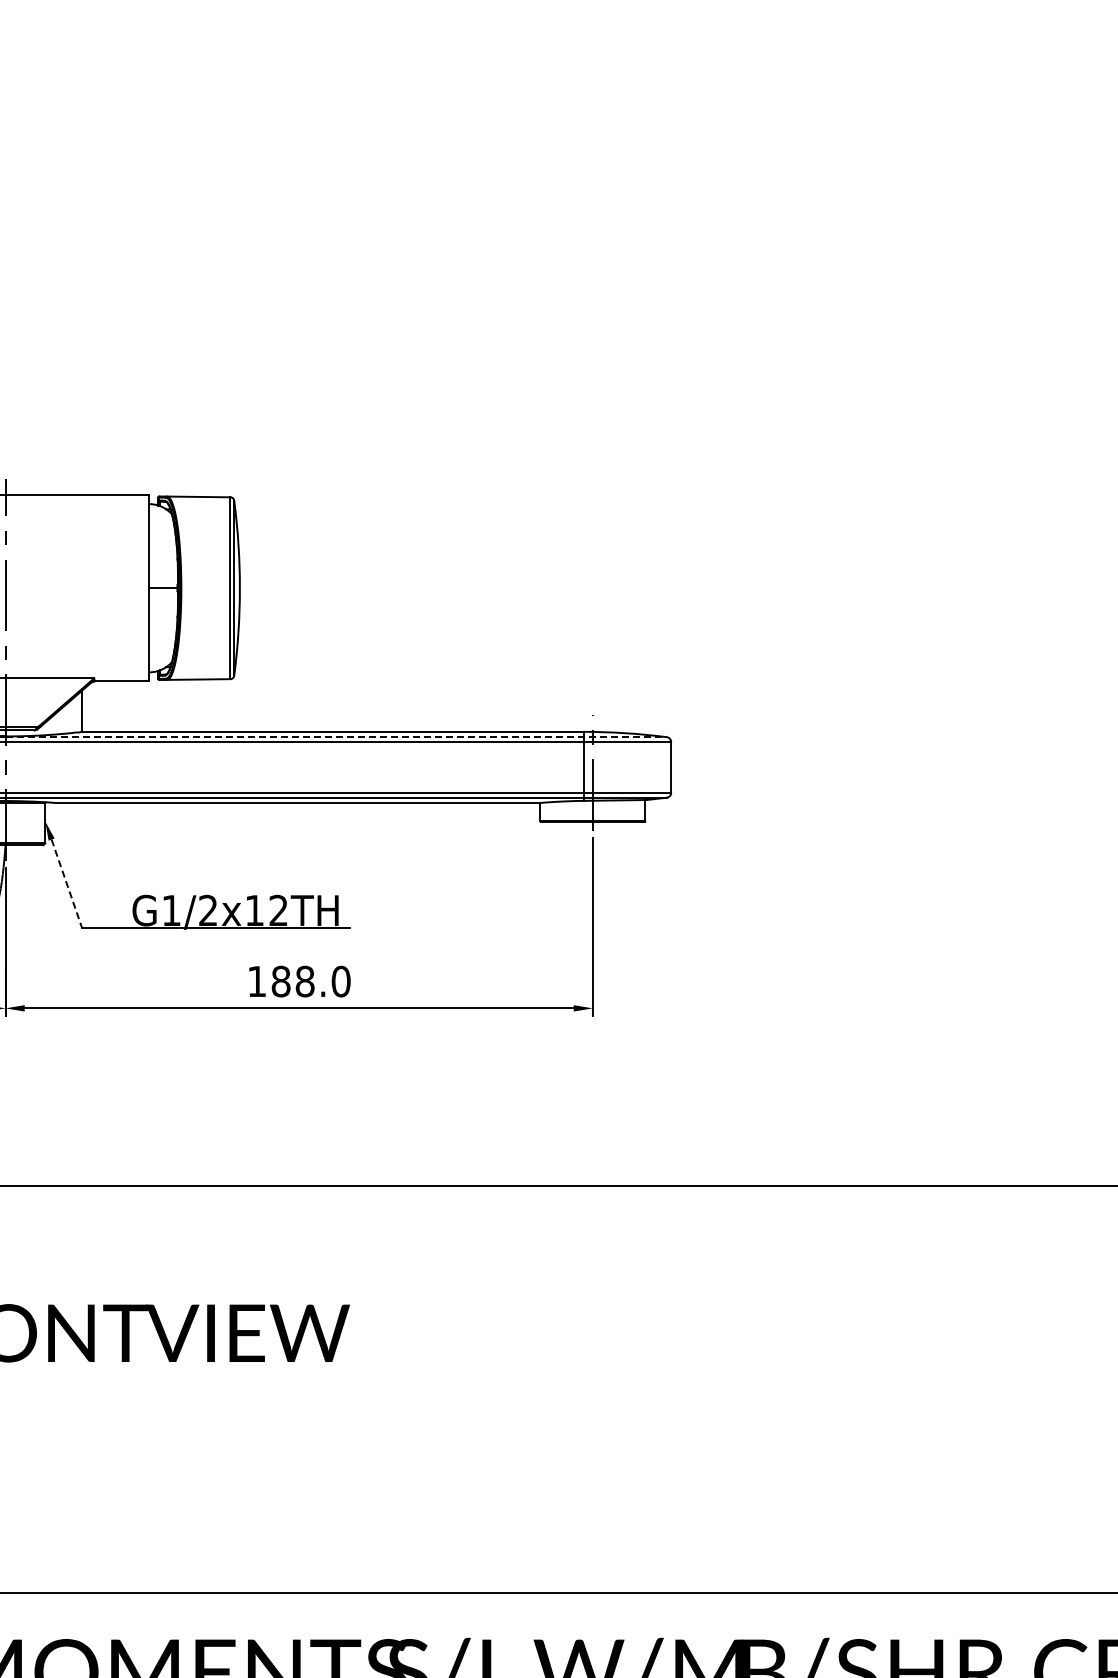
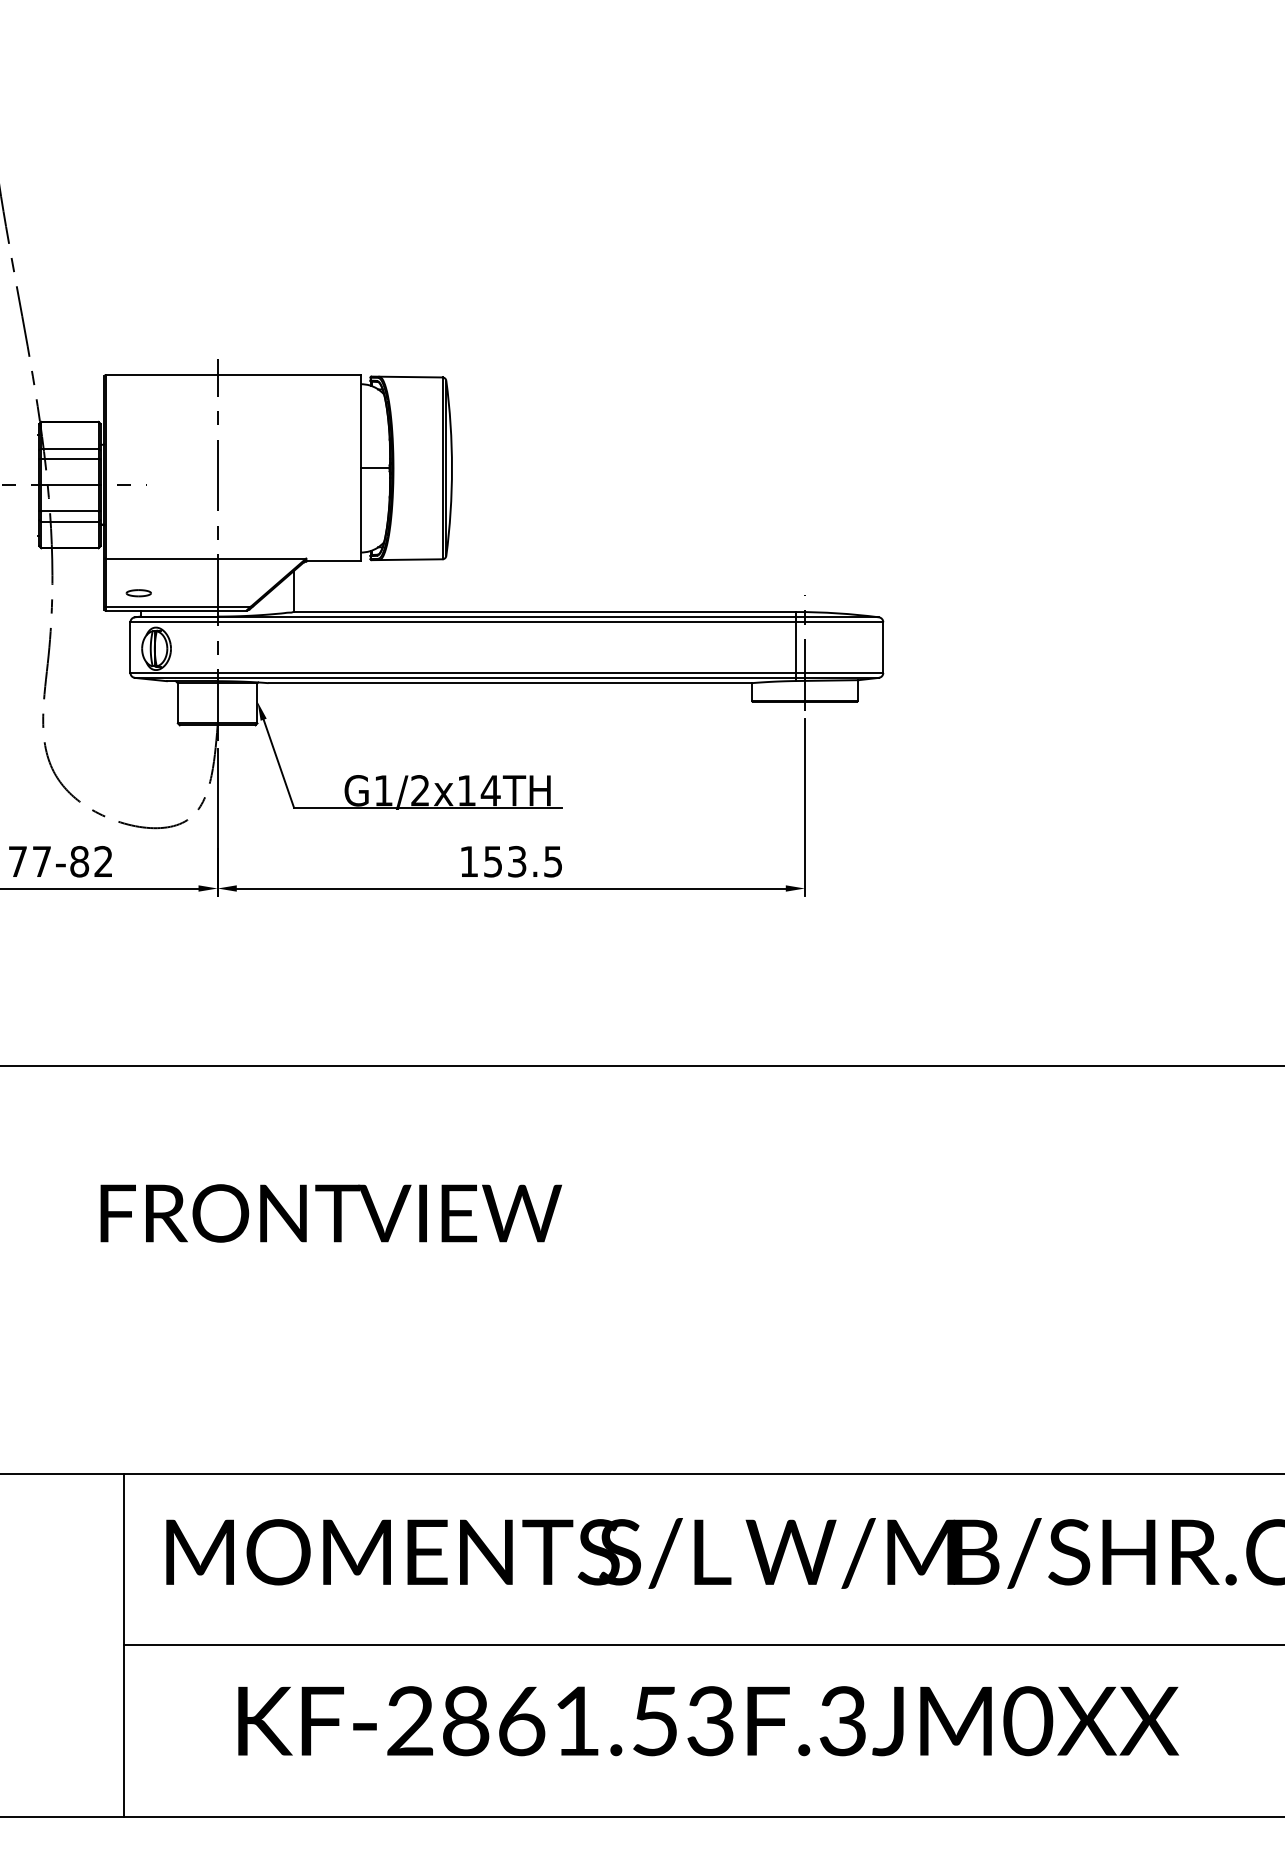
line: (336, 737) -> (548, 617), dashed -> solid
line: (66, 883) -> (278, 763), dashed -> solid
text: (278, 910) -> (490, 790), G1/2x12TH -> G1/2x14TH
text: (310, 981) -> (522, 861), 188.0 -> 153.5

